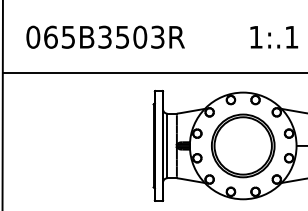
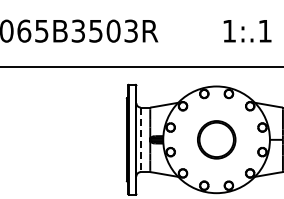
part: (243, 145) -> (216, 139), size x0.6
line: (167, 146) -> (140, 140), solid -> dashed

